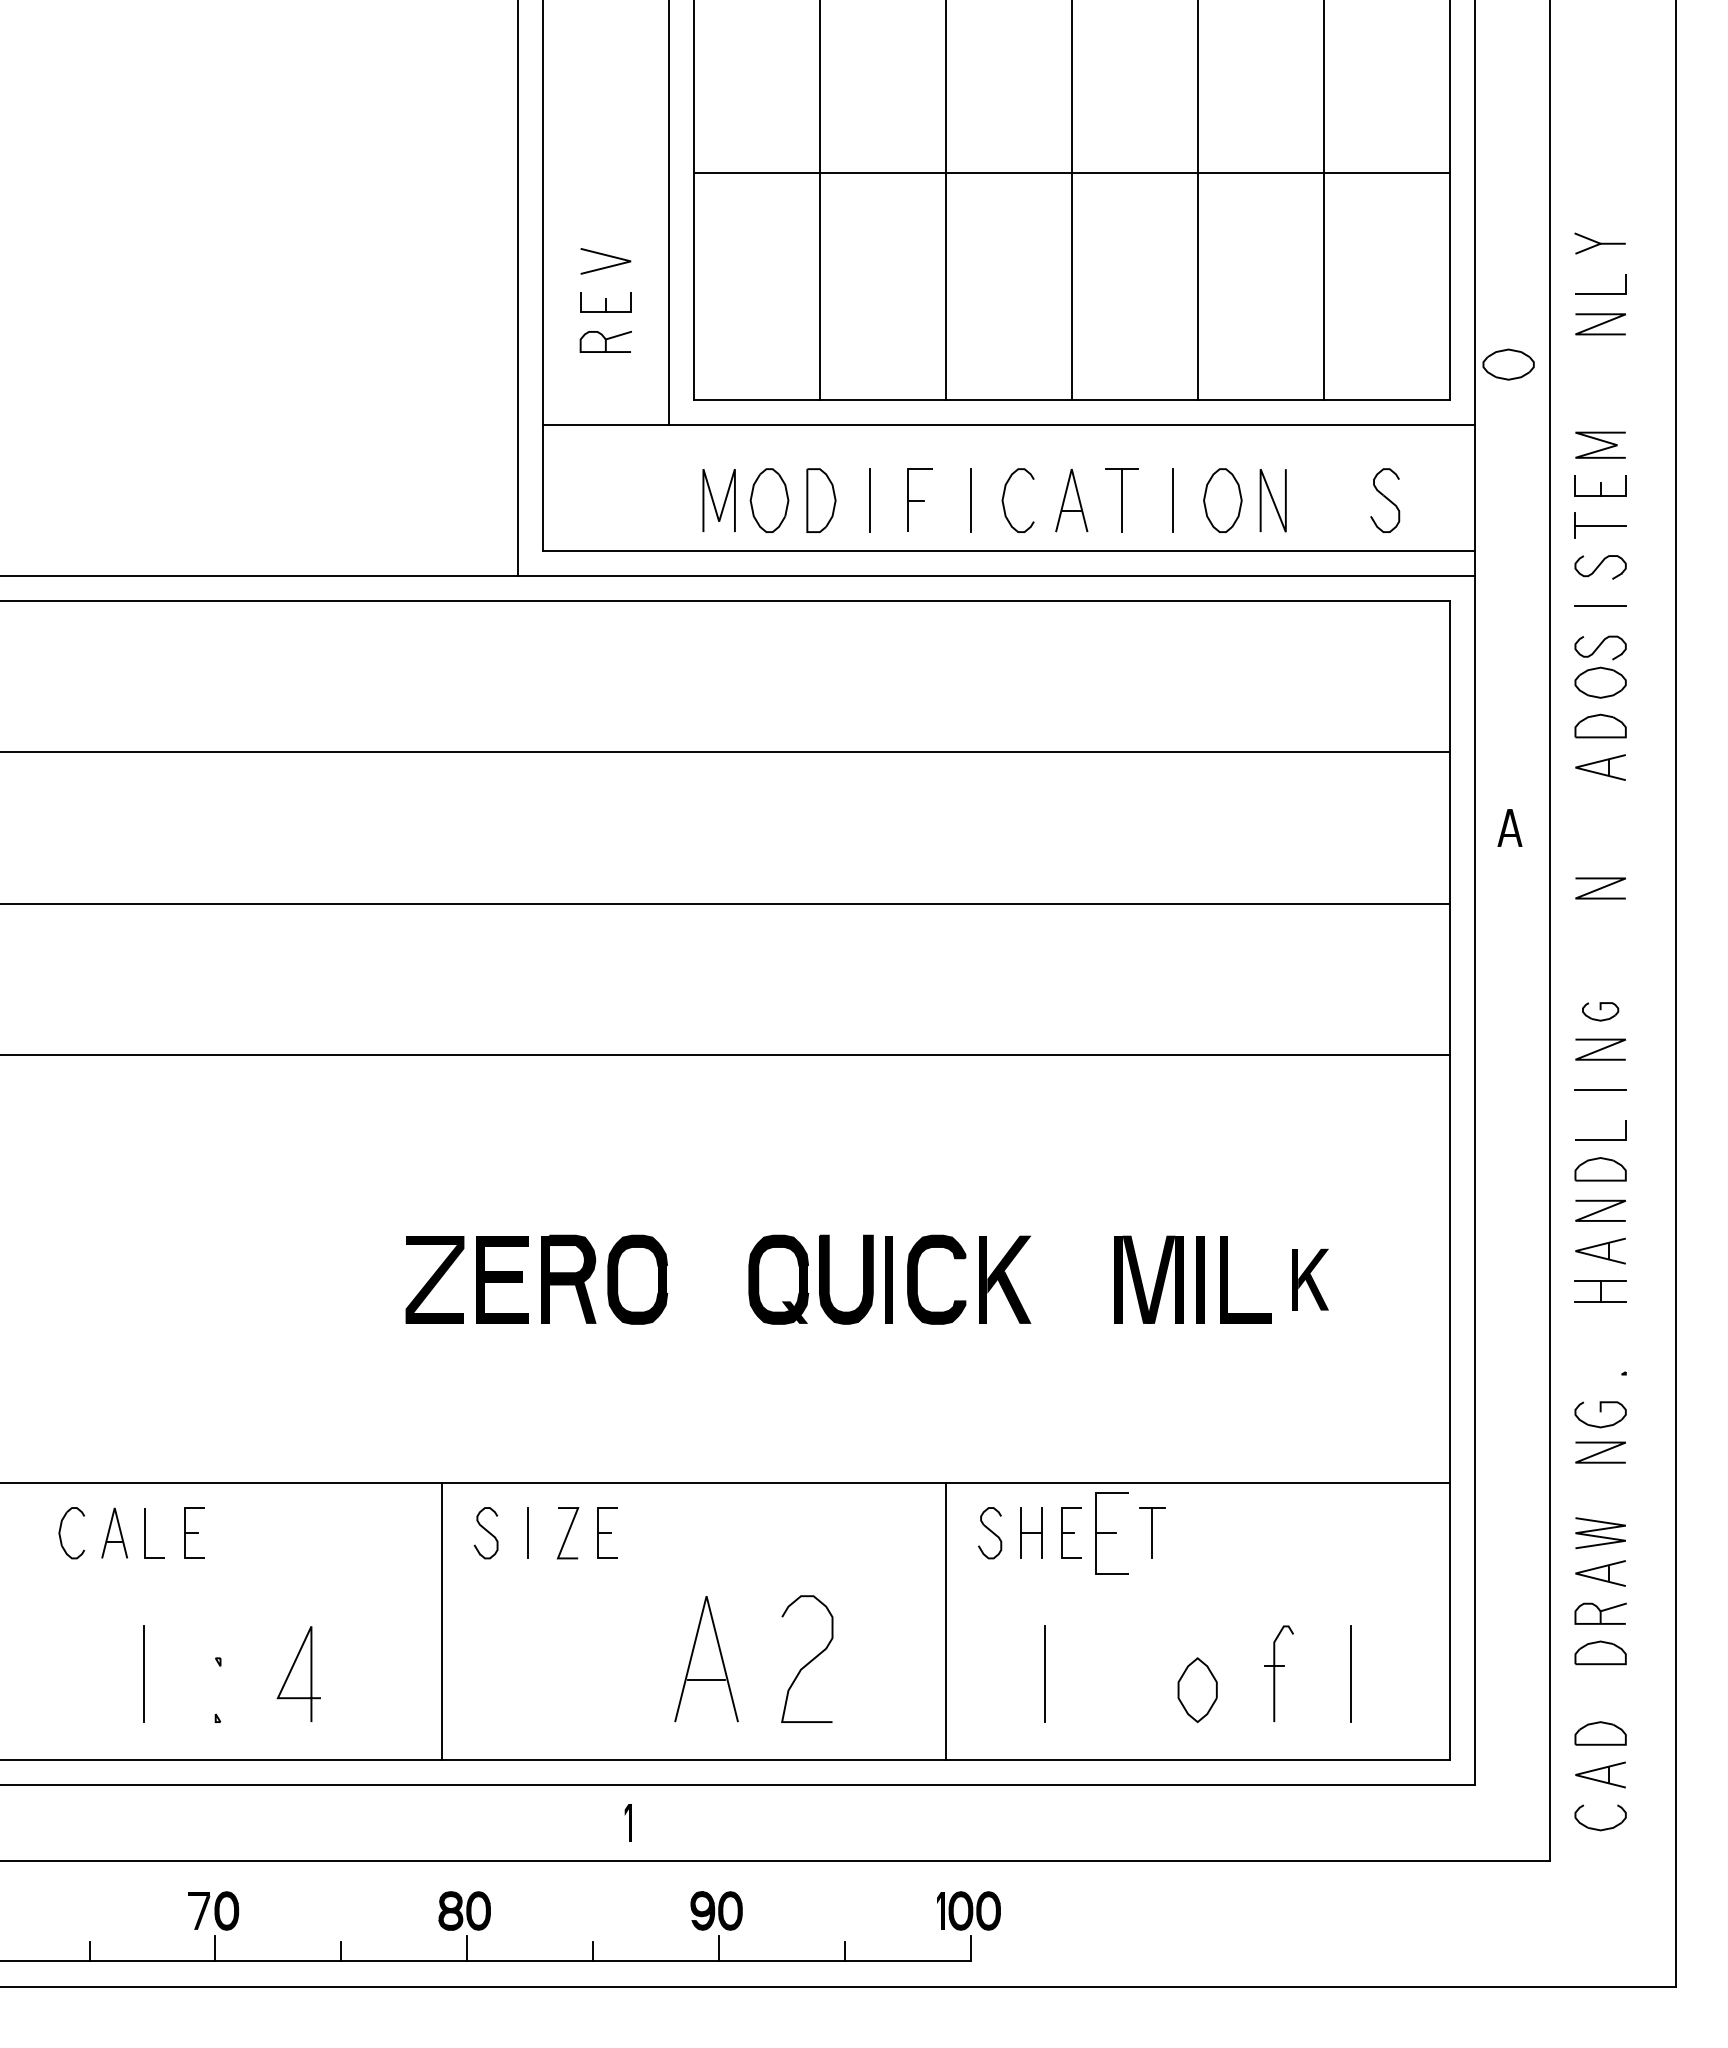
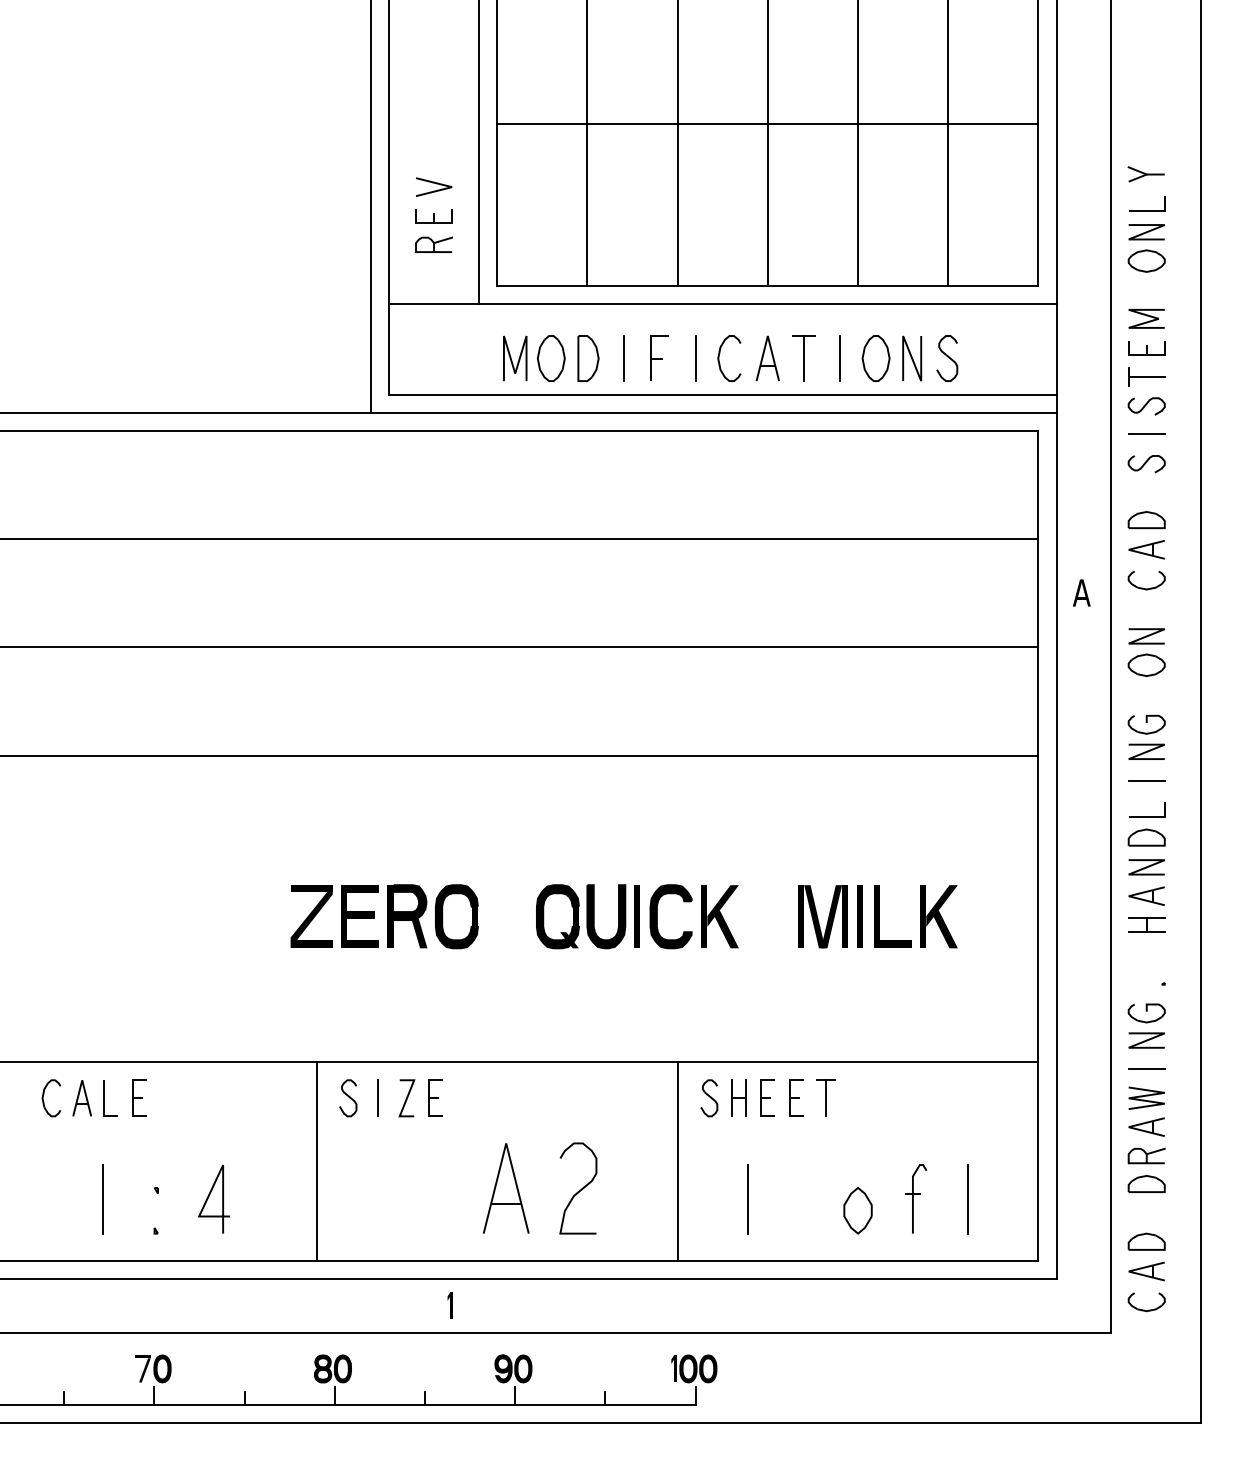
part: (1508, 364) -> (1146, 261), moved
part: (1385, 500) -> (947, 358), moved
part: (1600, 682) -> (1146, 665), moved
part: (1599, 821) -> (1145, 588), added
part: (1600, 1011) -> (1146, 724), size x1.43
part: (1310, 1279) -> (938, 916), size x1.43
line: (1600, 1492) -> (1146, 1069), added
part: (1111, 1532) -> (796, 1097), size x0.62

